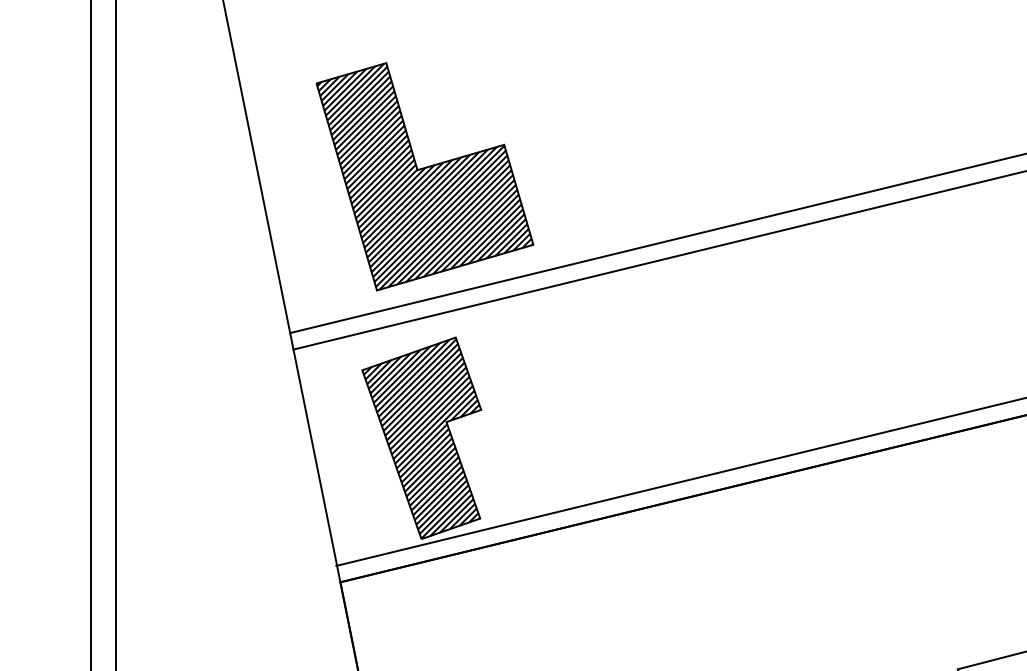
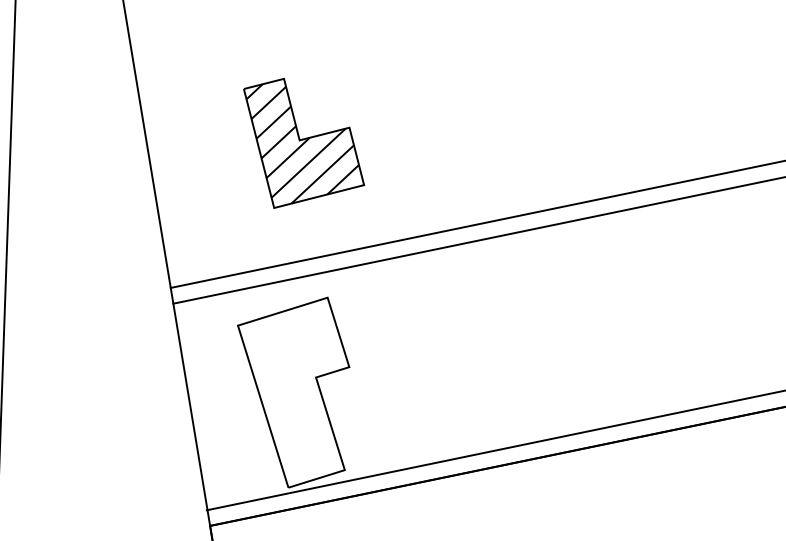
part: (424, 176) -> (303, 143), size x0.6
hatch: (422, 438) -> (292, 392), removed

